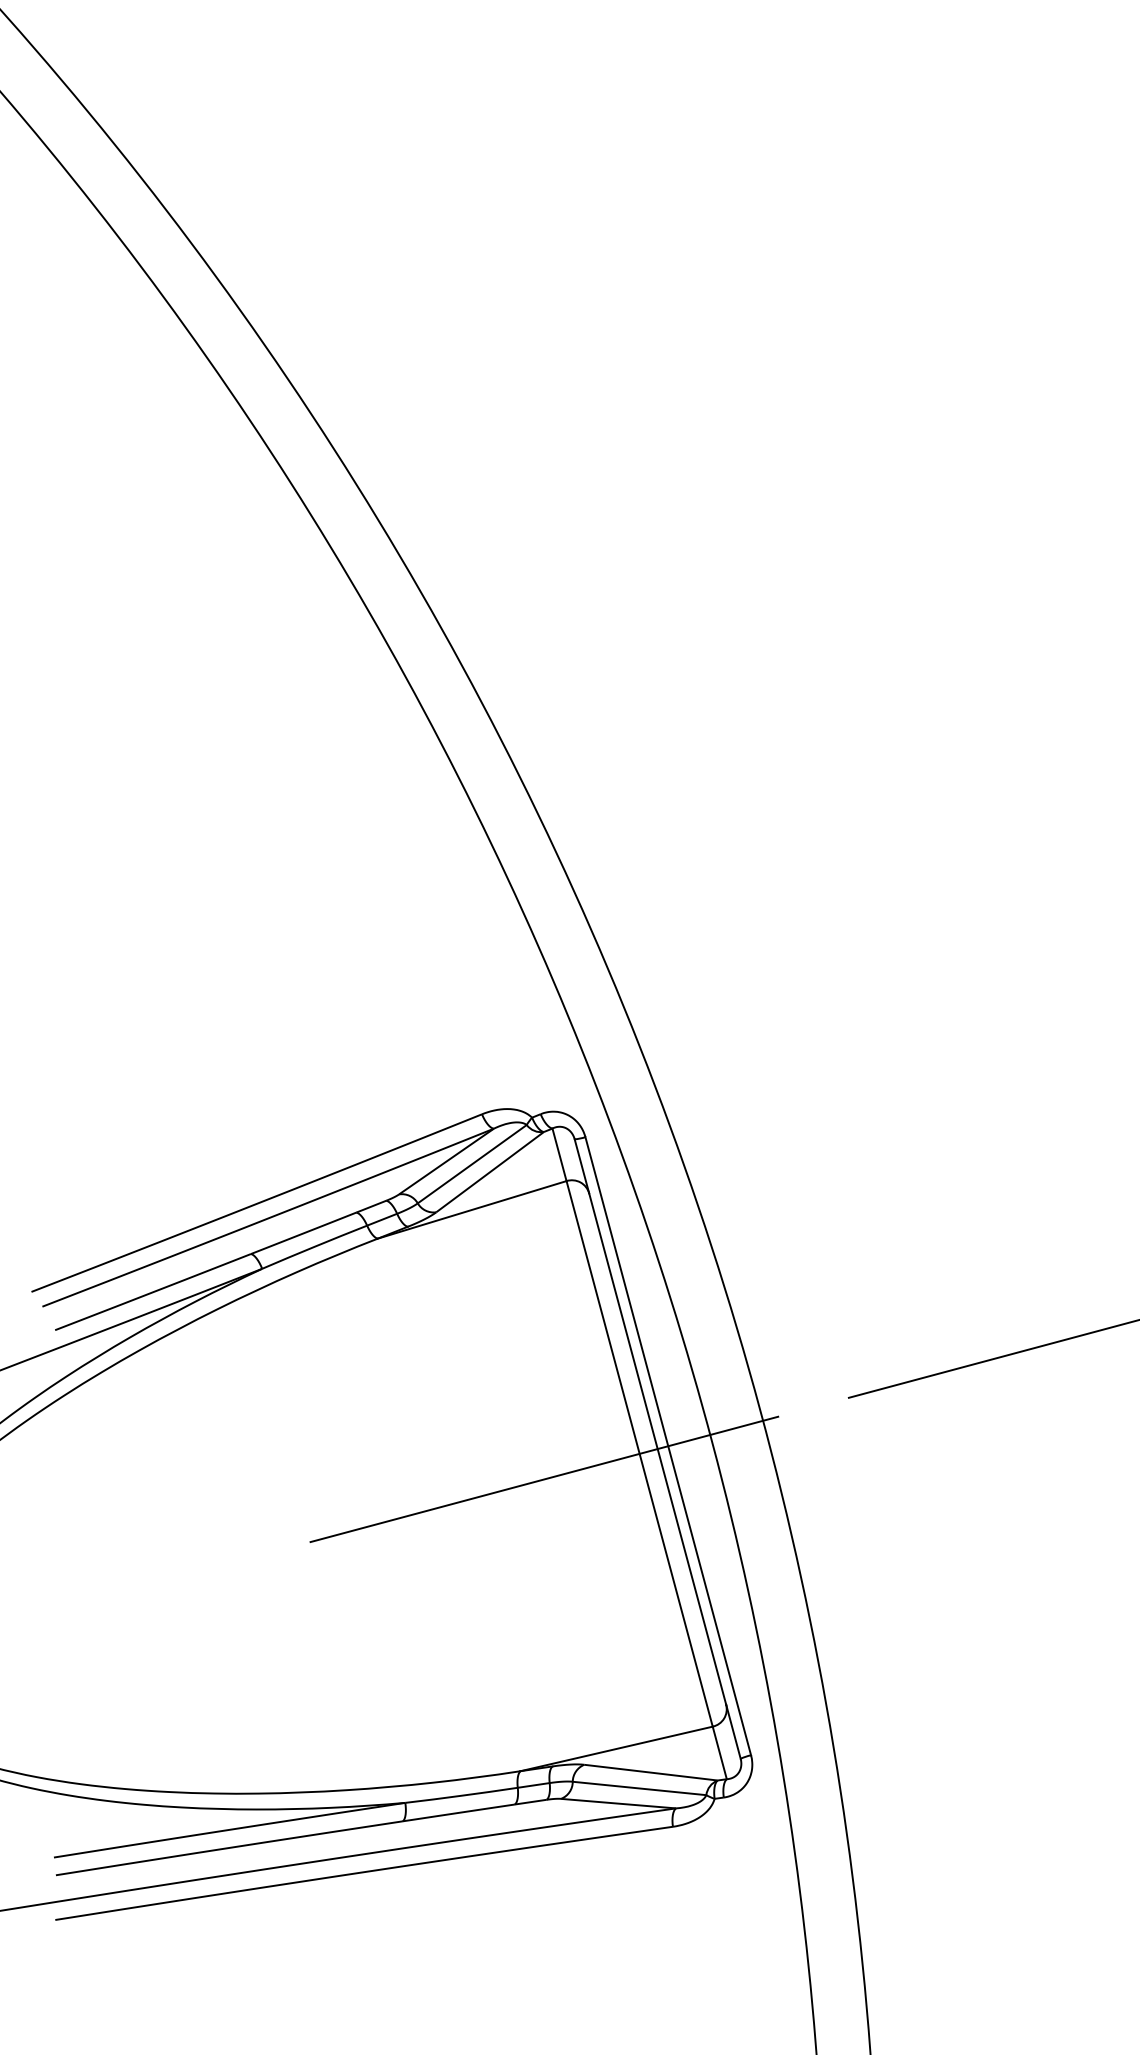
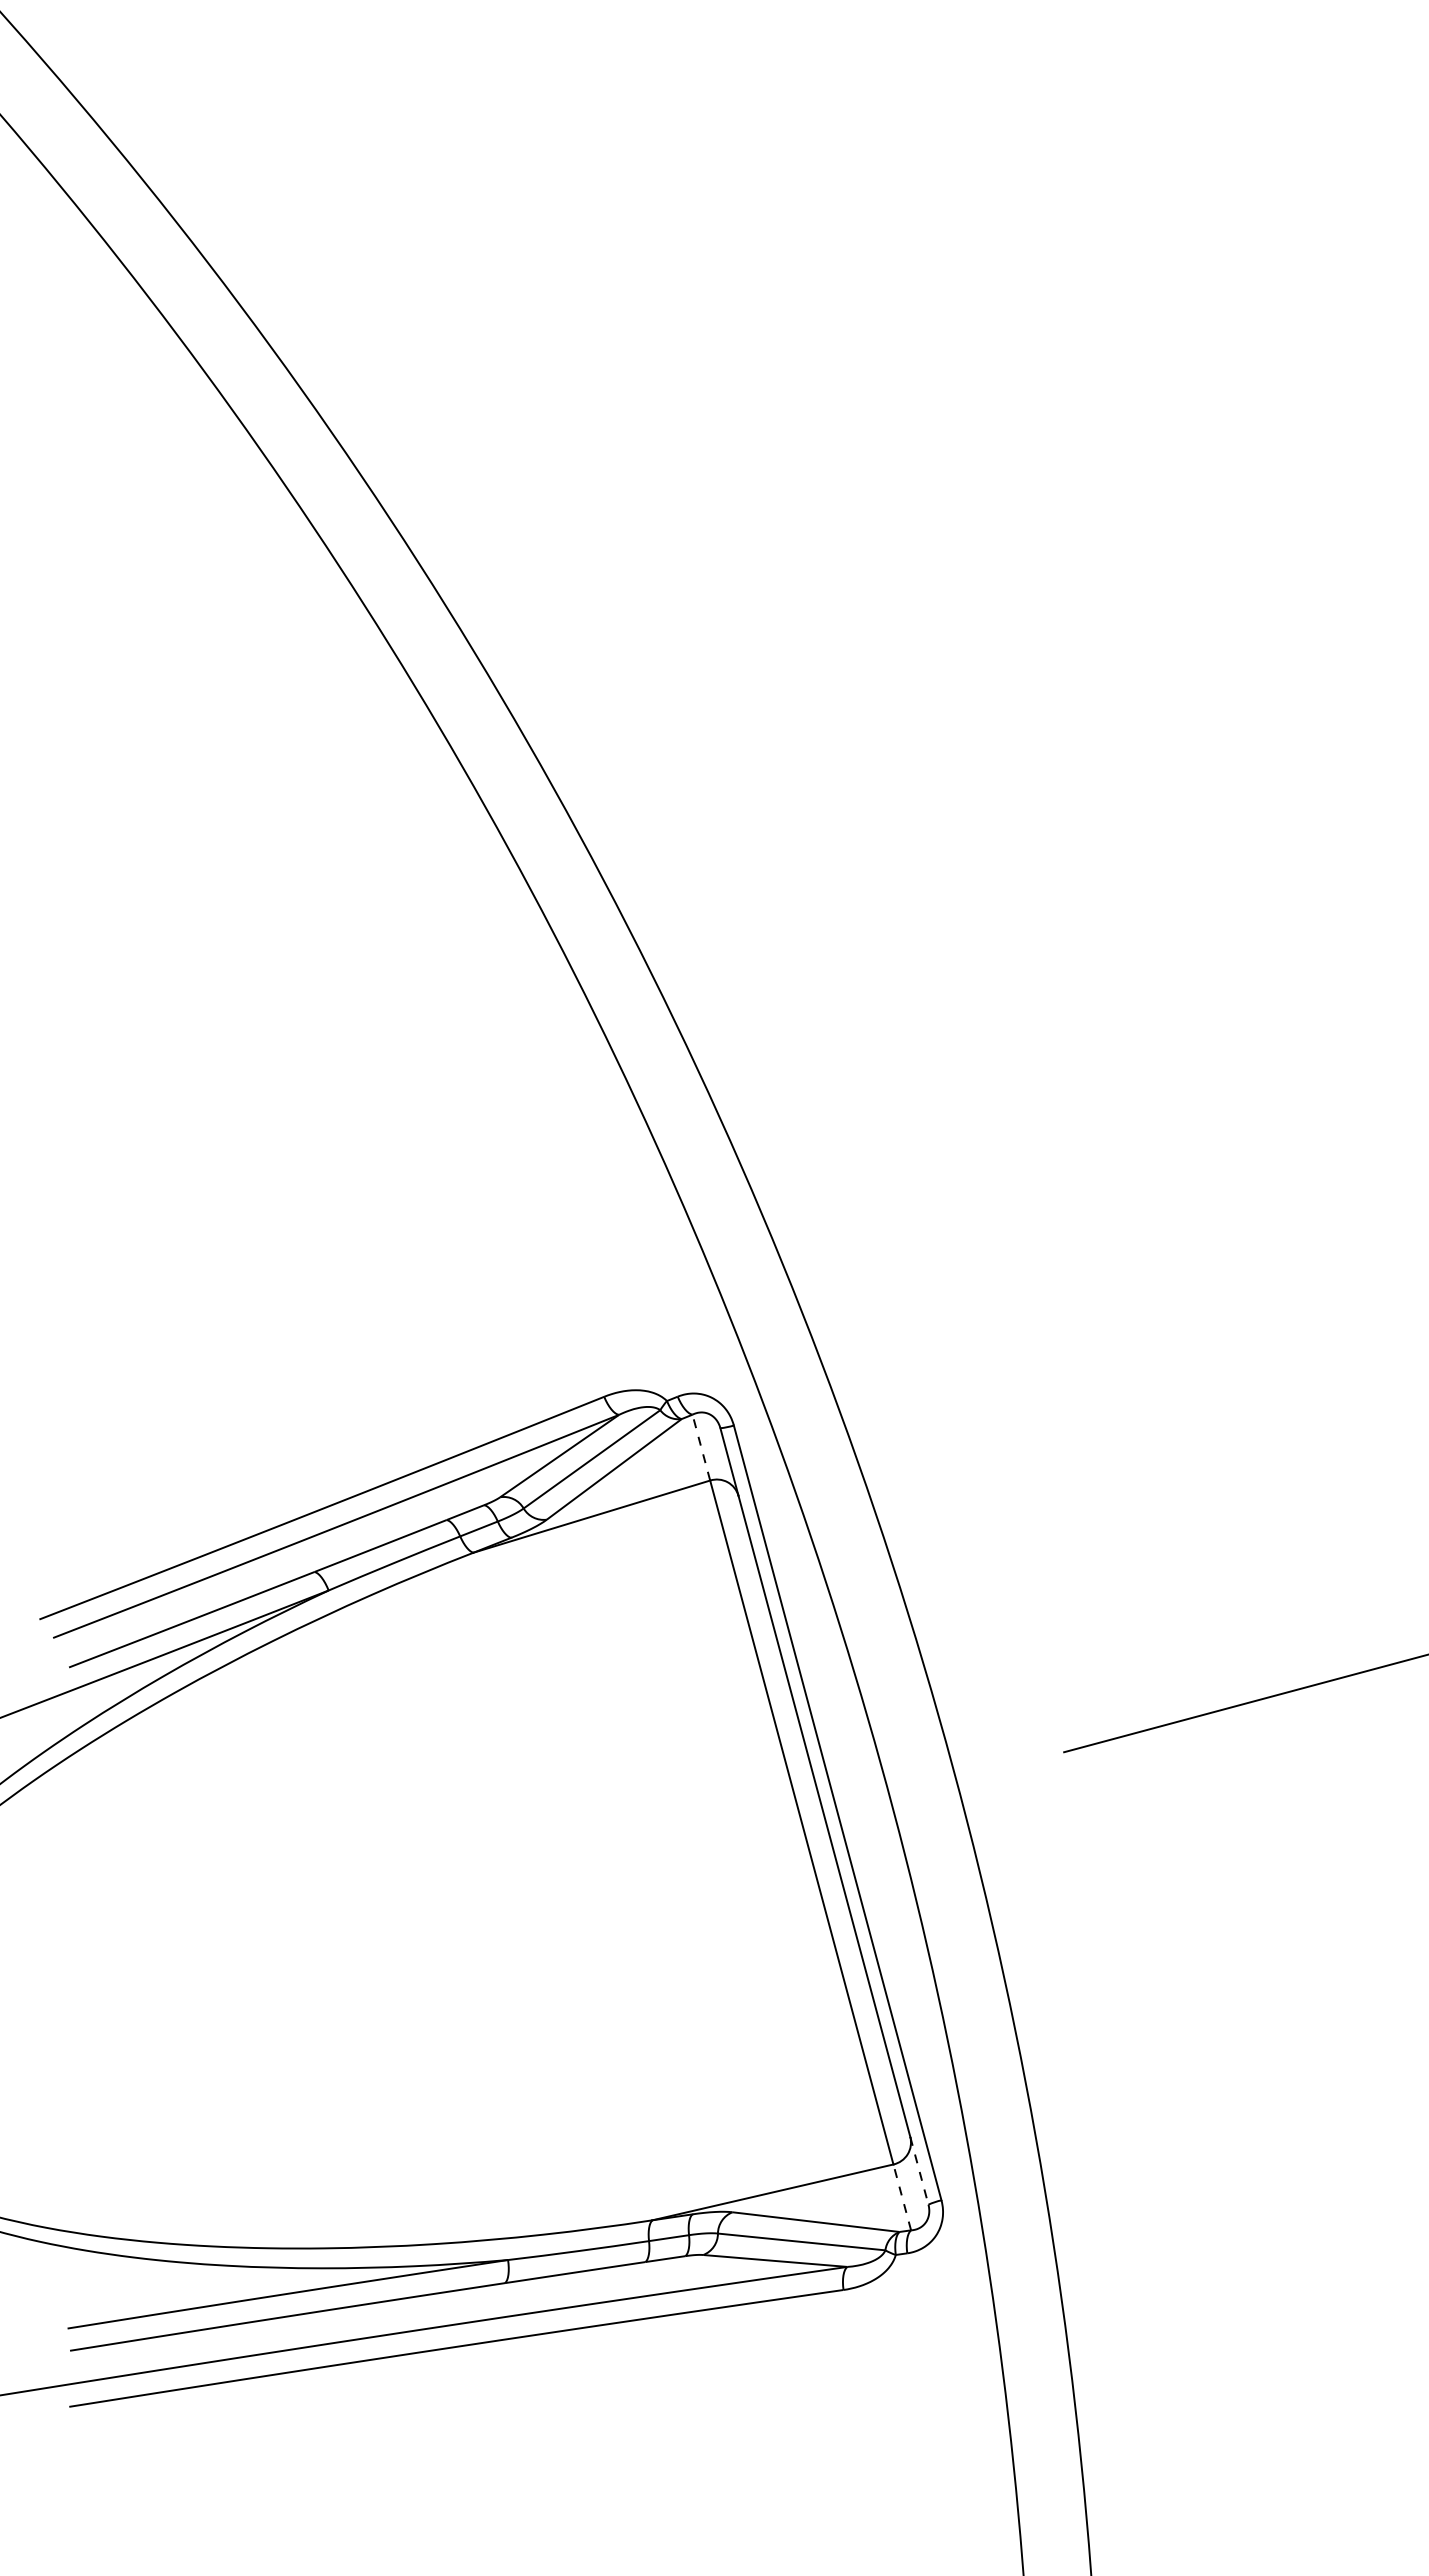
line: (559, 1154) -> (701, 1447), solid -> dashed
line: (544, 1479) -> (682, 1854), removed
line: (733, 1732) -> (919, 2171), solid -> dashed
line: (719, 1752) -> (902, 2196), solid -> dashed

